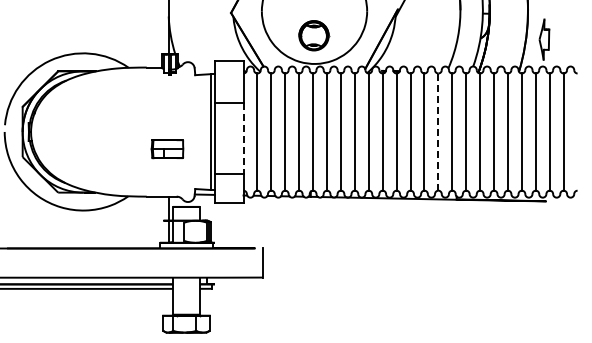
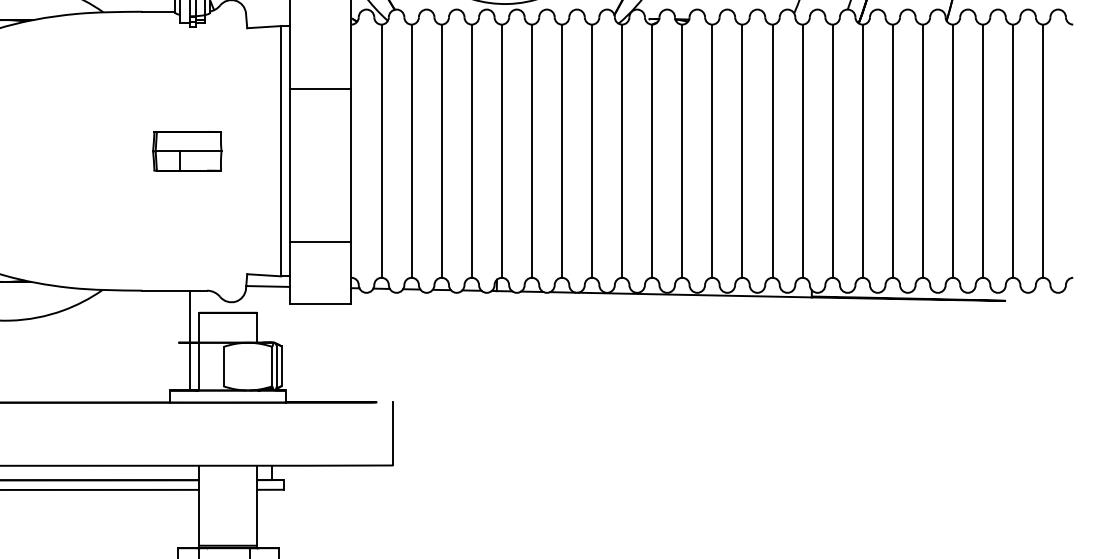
line: (438, 132) -> (772, 152), dashed -> solid
line: (243, 139) -> (351, 167), dashed -> solid
part: (167, 149) -> (187, 152), moved

